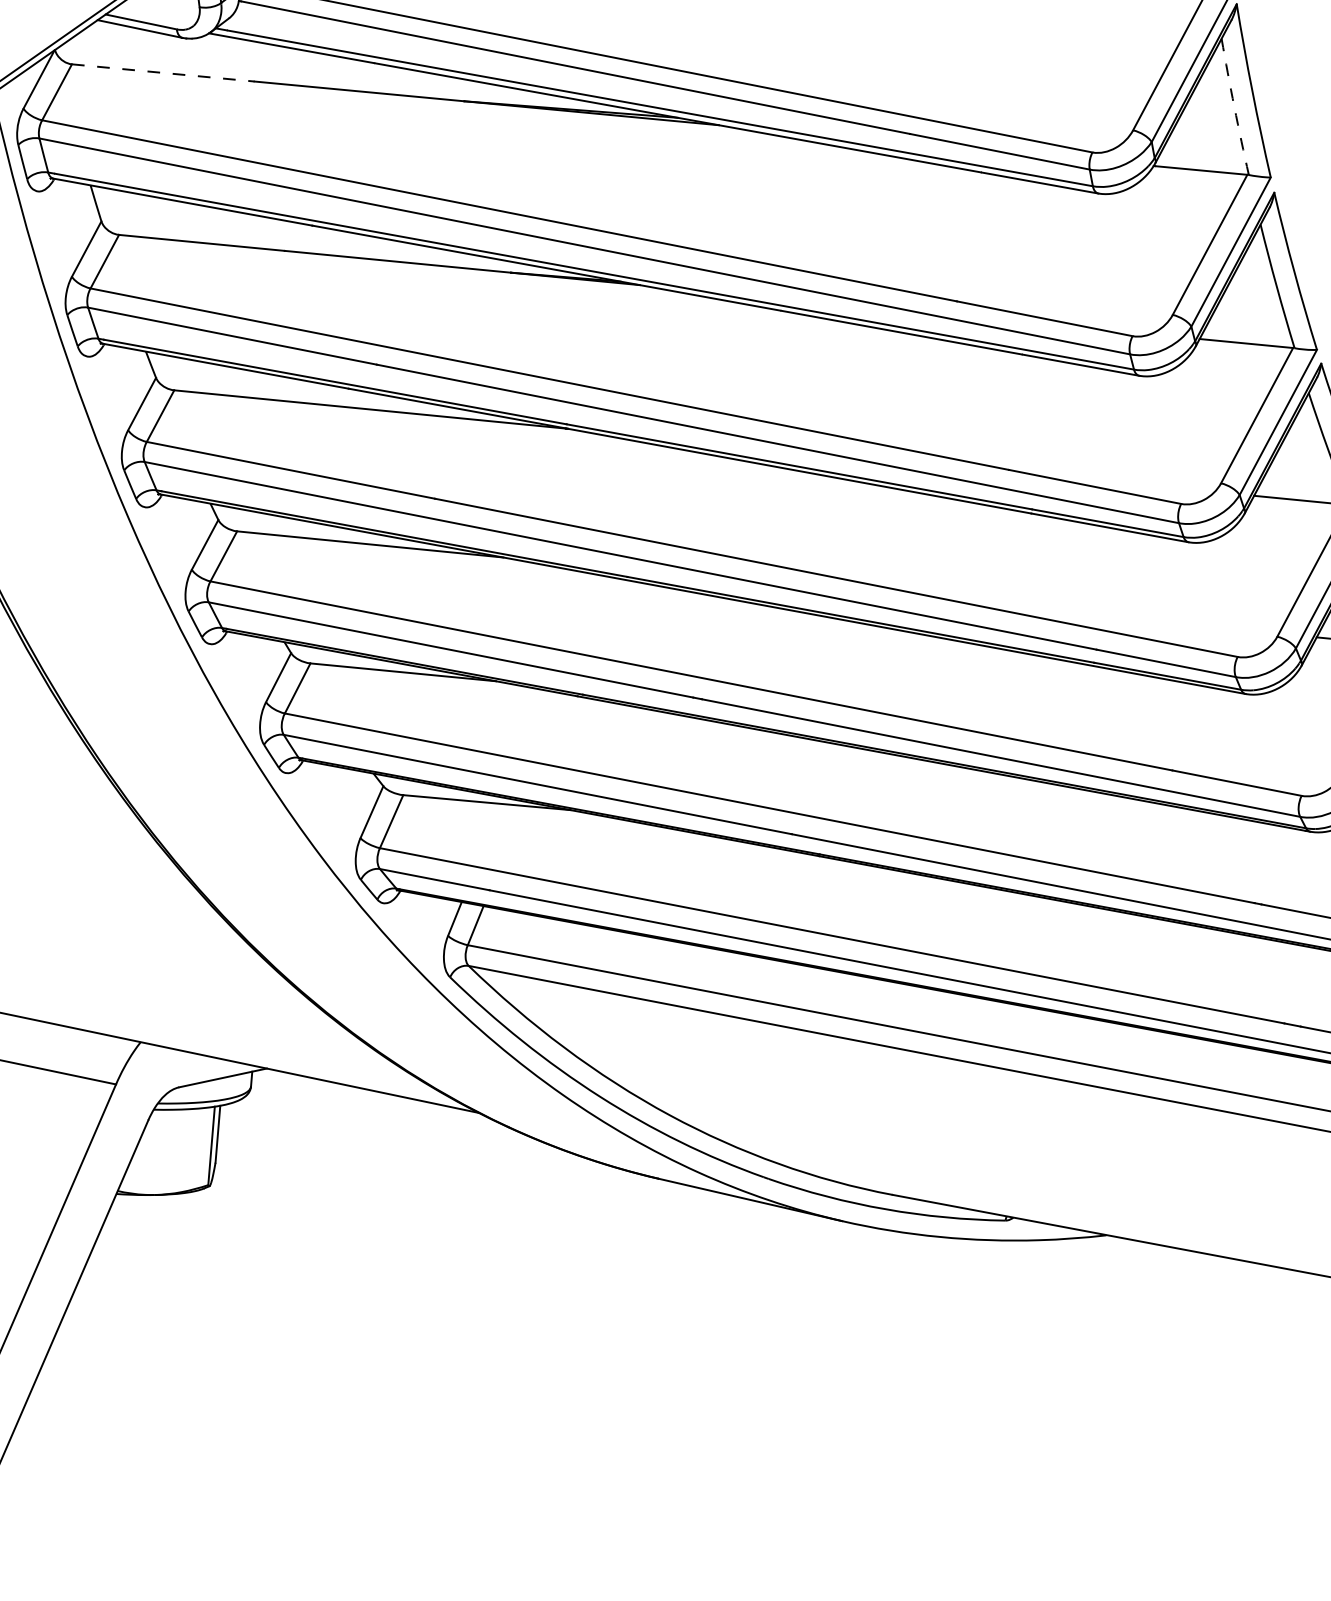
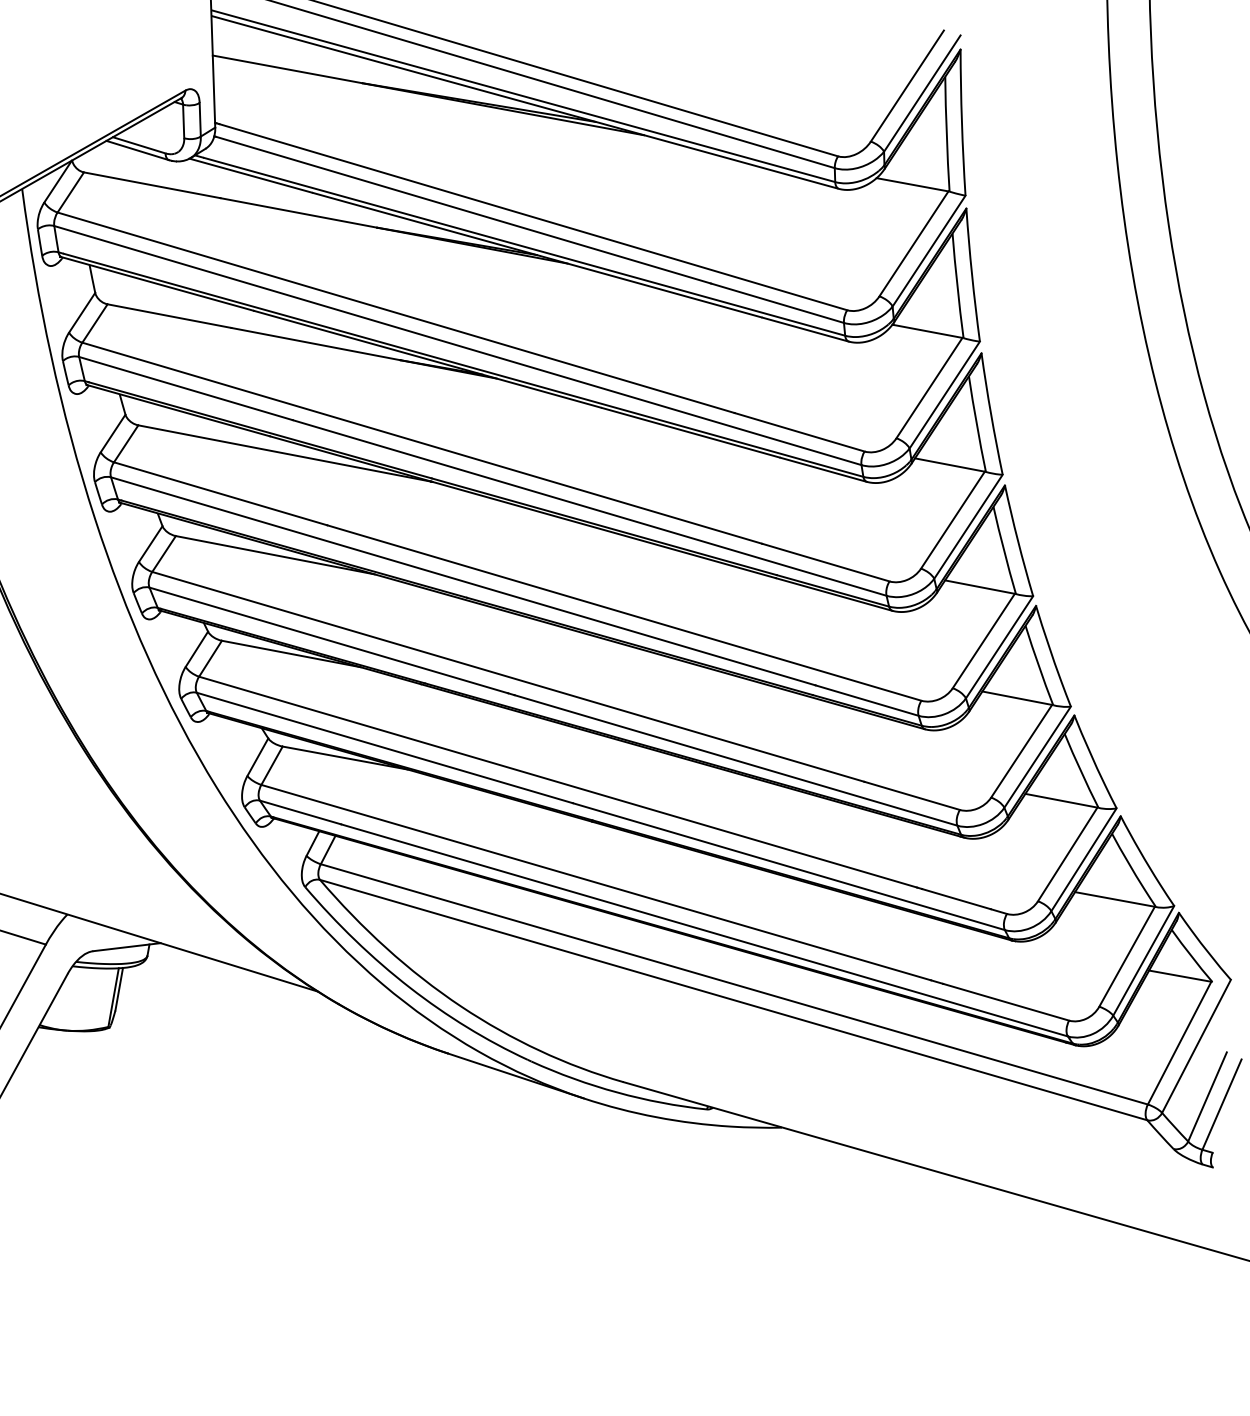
line: (163, 73) -> (152, 185), dashed -> solid
arc: (1234, 106) -> (957, 285), dashed -> solid

